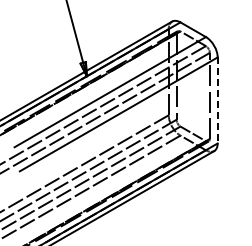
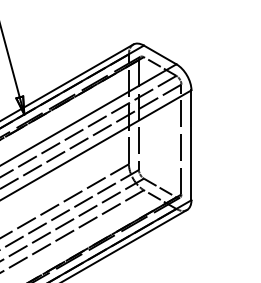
line: (217, 100) -> (191, 145), dashed -> solid

